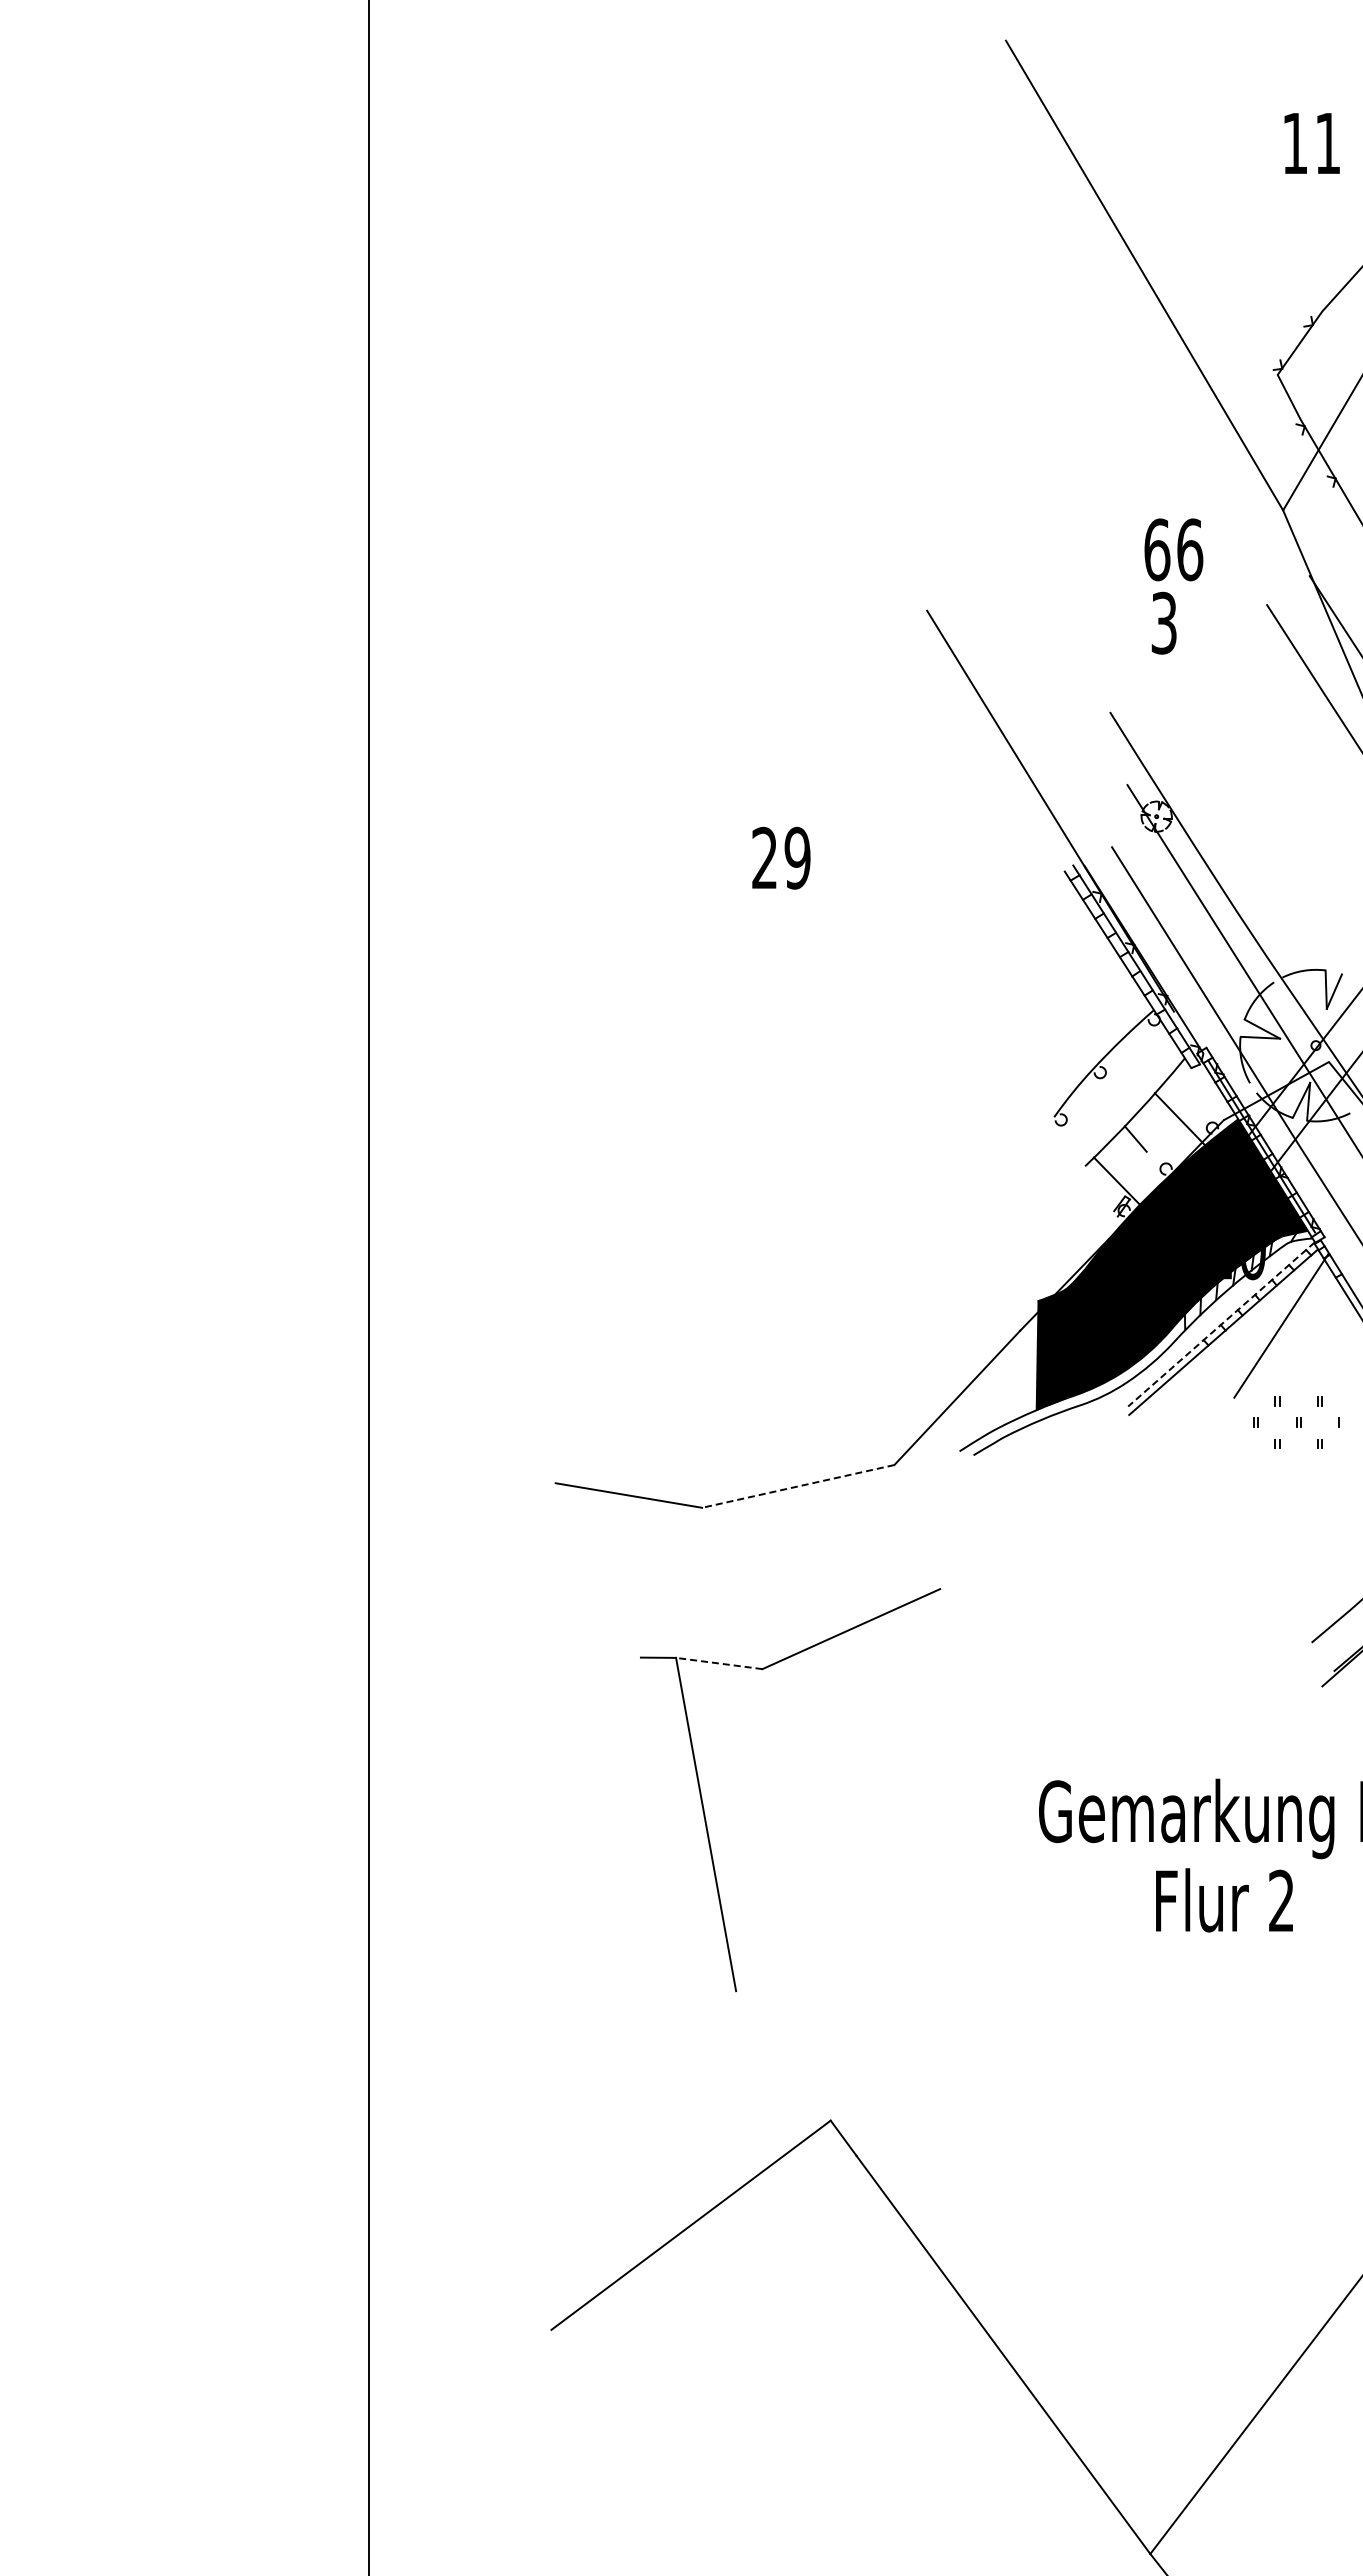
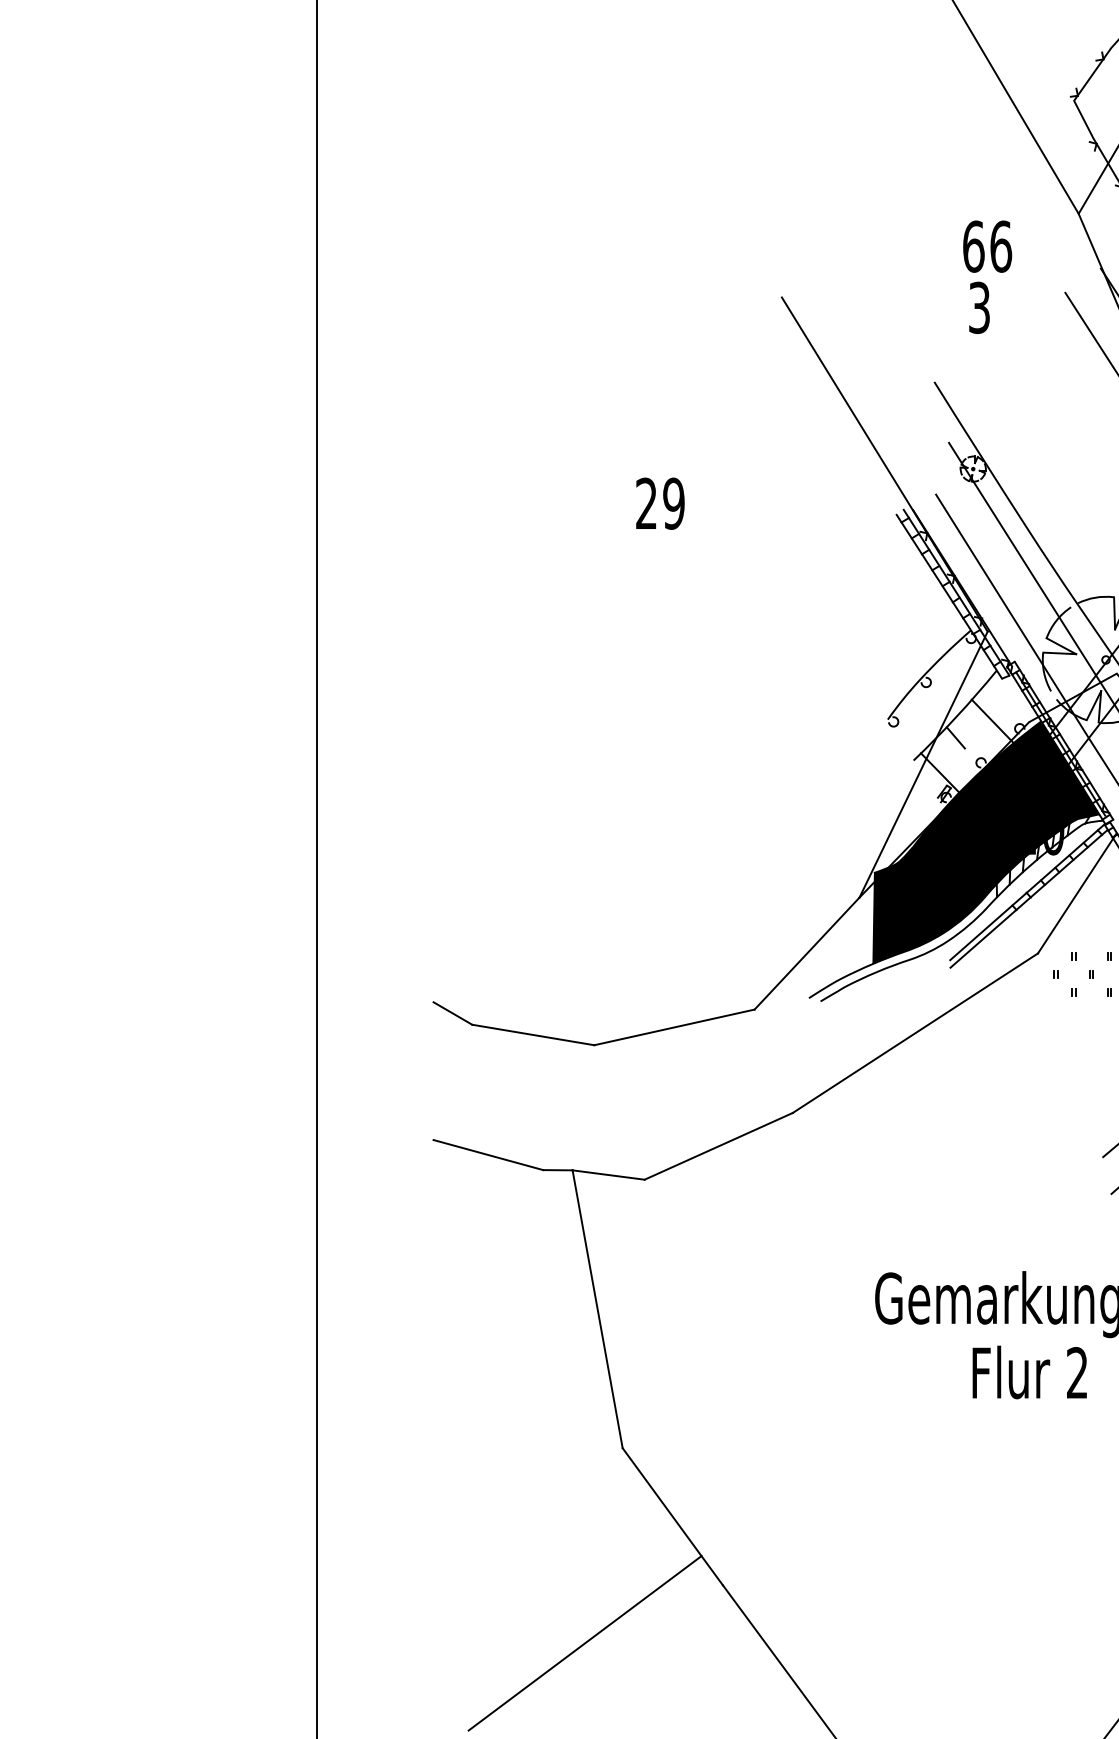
line: (1096, 1170) -> (923, 764), added
line: (1221, 1324) -> (1027, 892), dashed -> solid
line: (532, 1469) -> (452, 1013), added
line: (797, 1486) -> (673, 1027), dashed -> solid
line: (1087, 1493) -> (915, 1033), added
line: (574, 1639) -> (487, 1155), added
line: (719, 1663) -> (608, 1175), dashed -> solid
line: (783, 2055) -> (662, 1501), added

